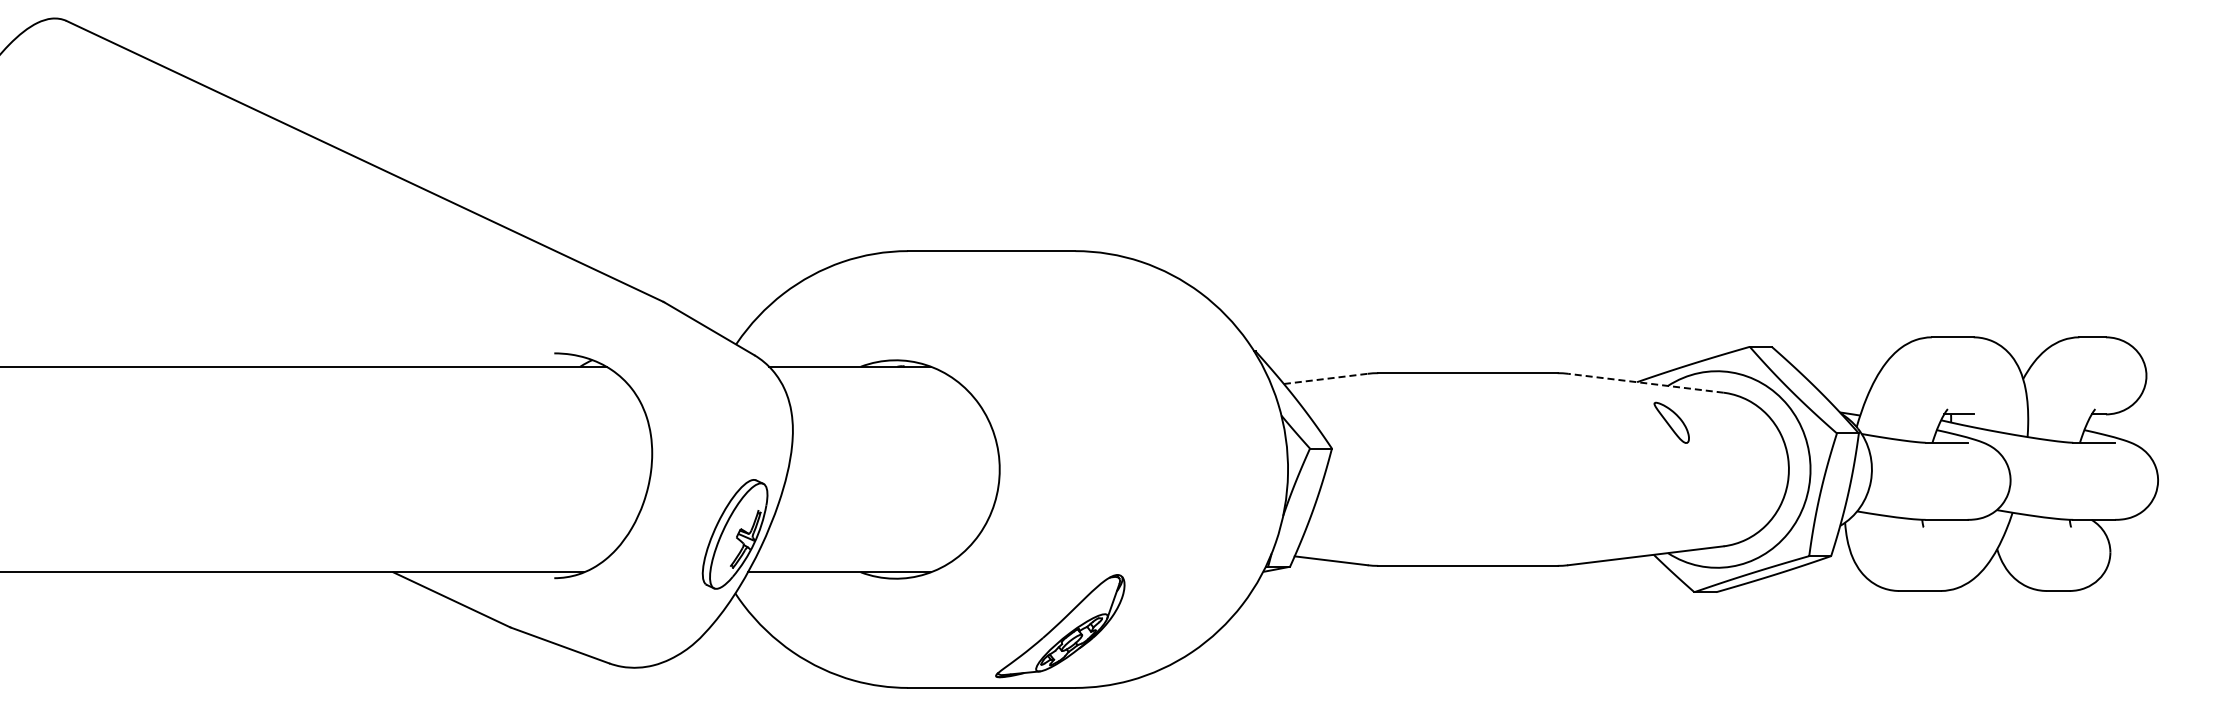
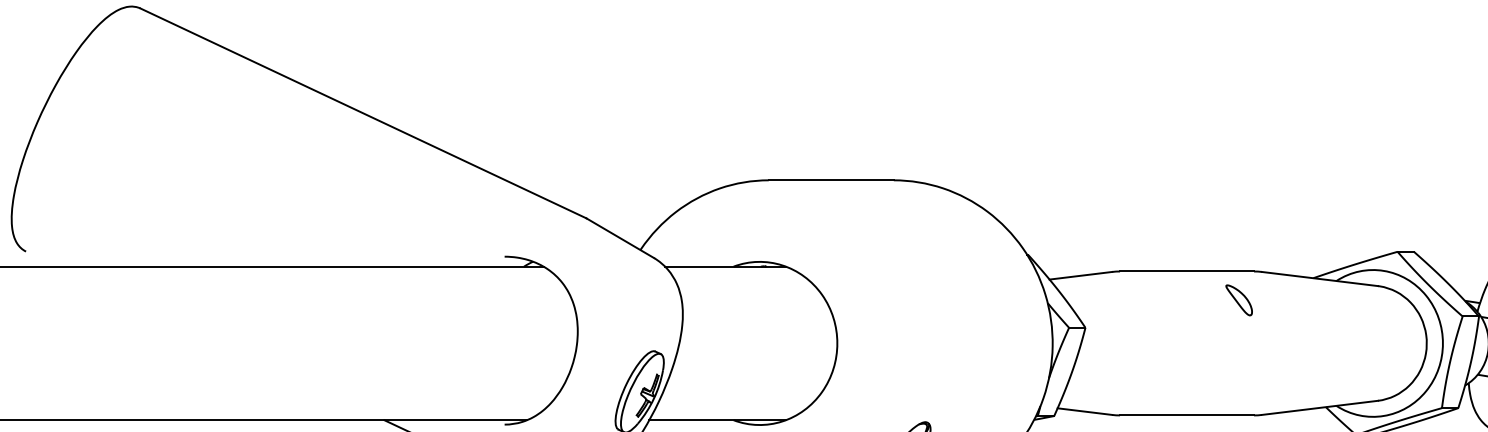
line: (1326, 378) -> (1081, 275), dashed -> solid
line: (1645, 383) -> (1319, 279), dashed -> solid
part: (1671, 422) -> (1239, 300), moved

